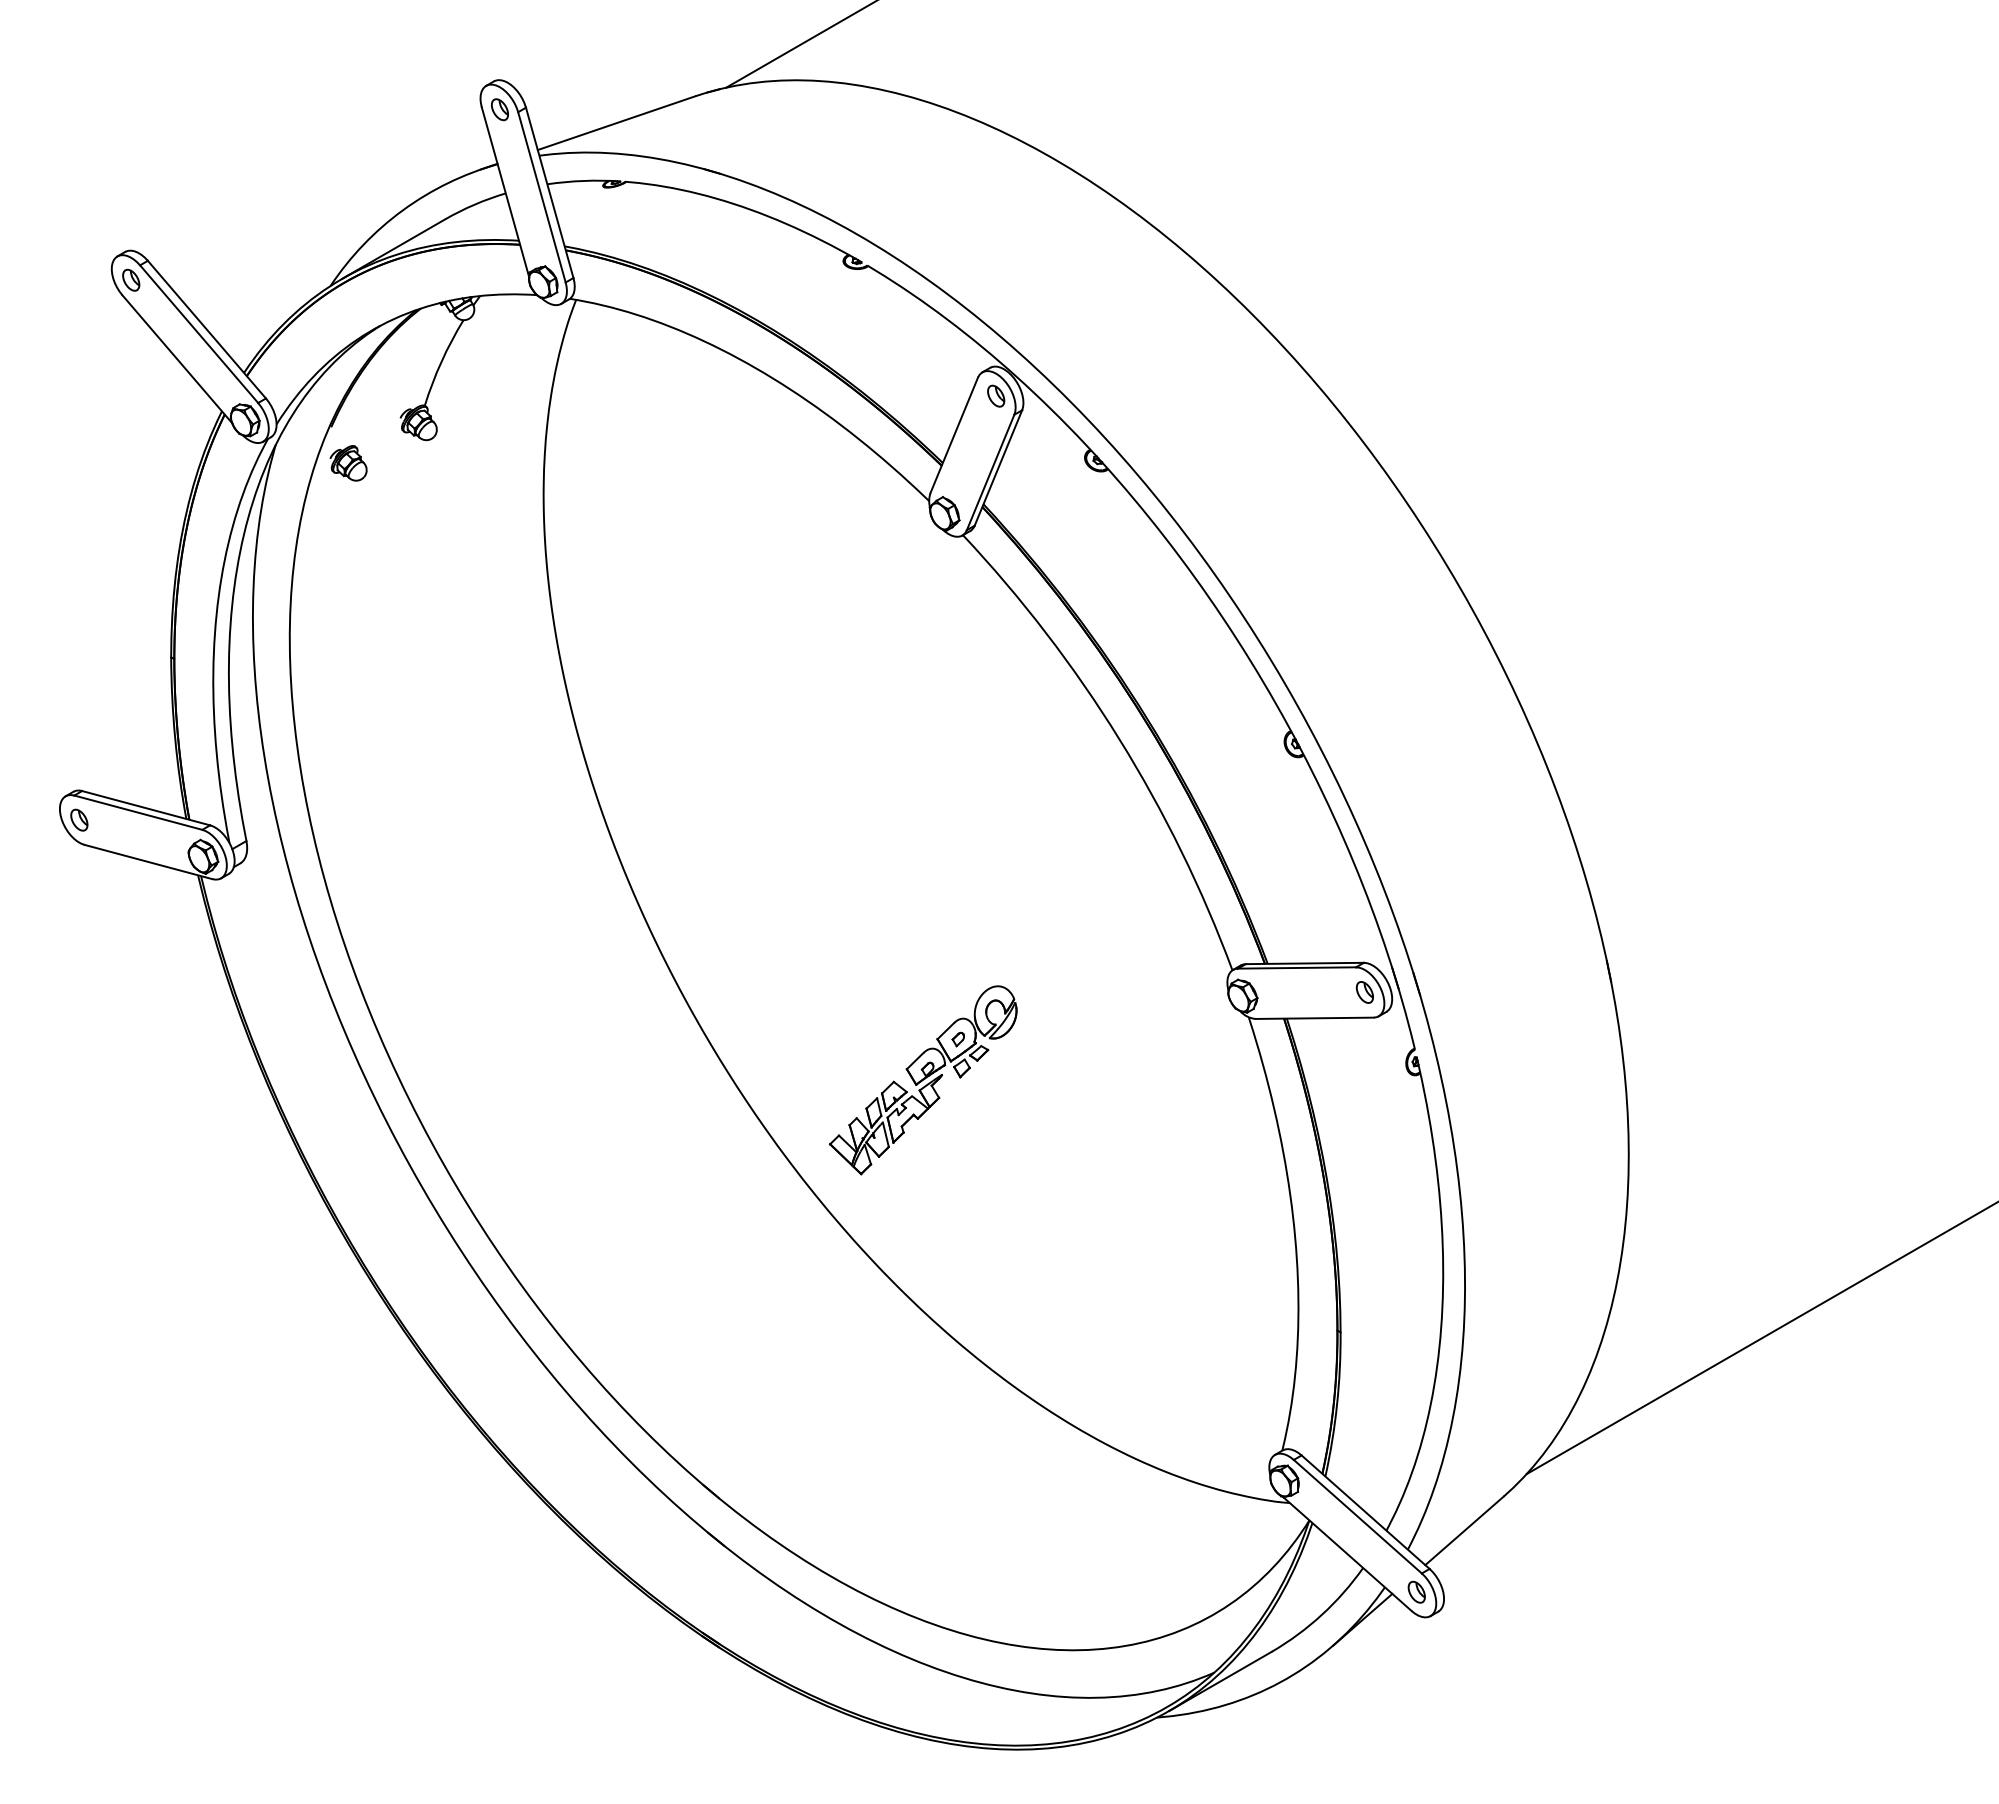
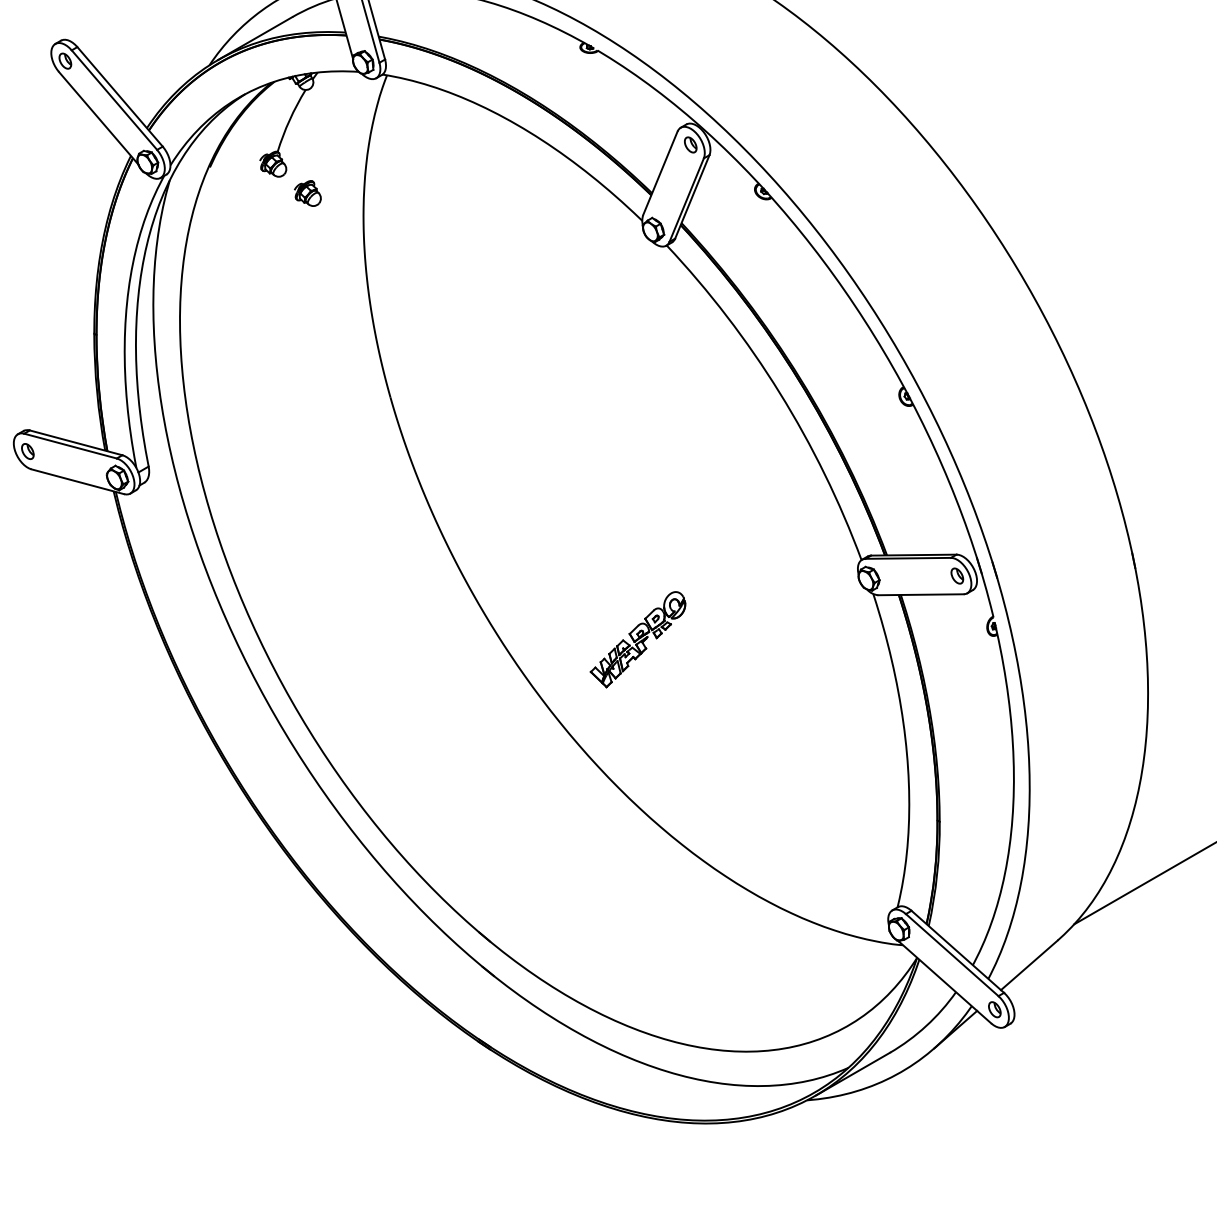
part: (348, 463) -> (307, 193), moved
part: (923, 1080) -> (638, 639), size x0.7

